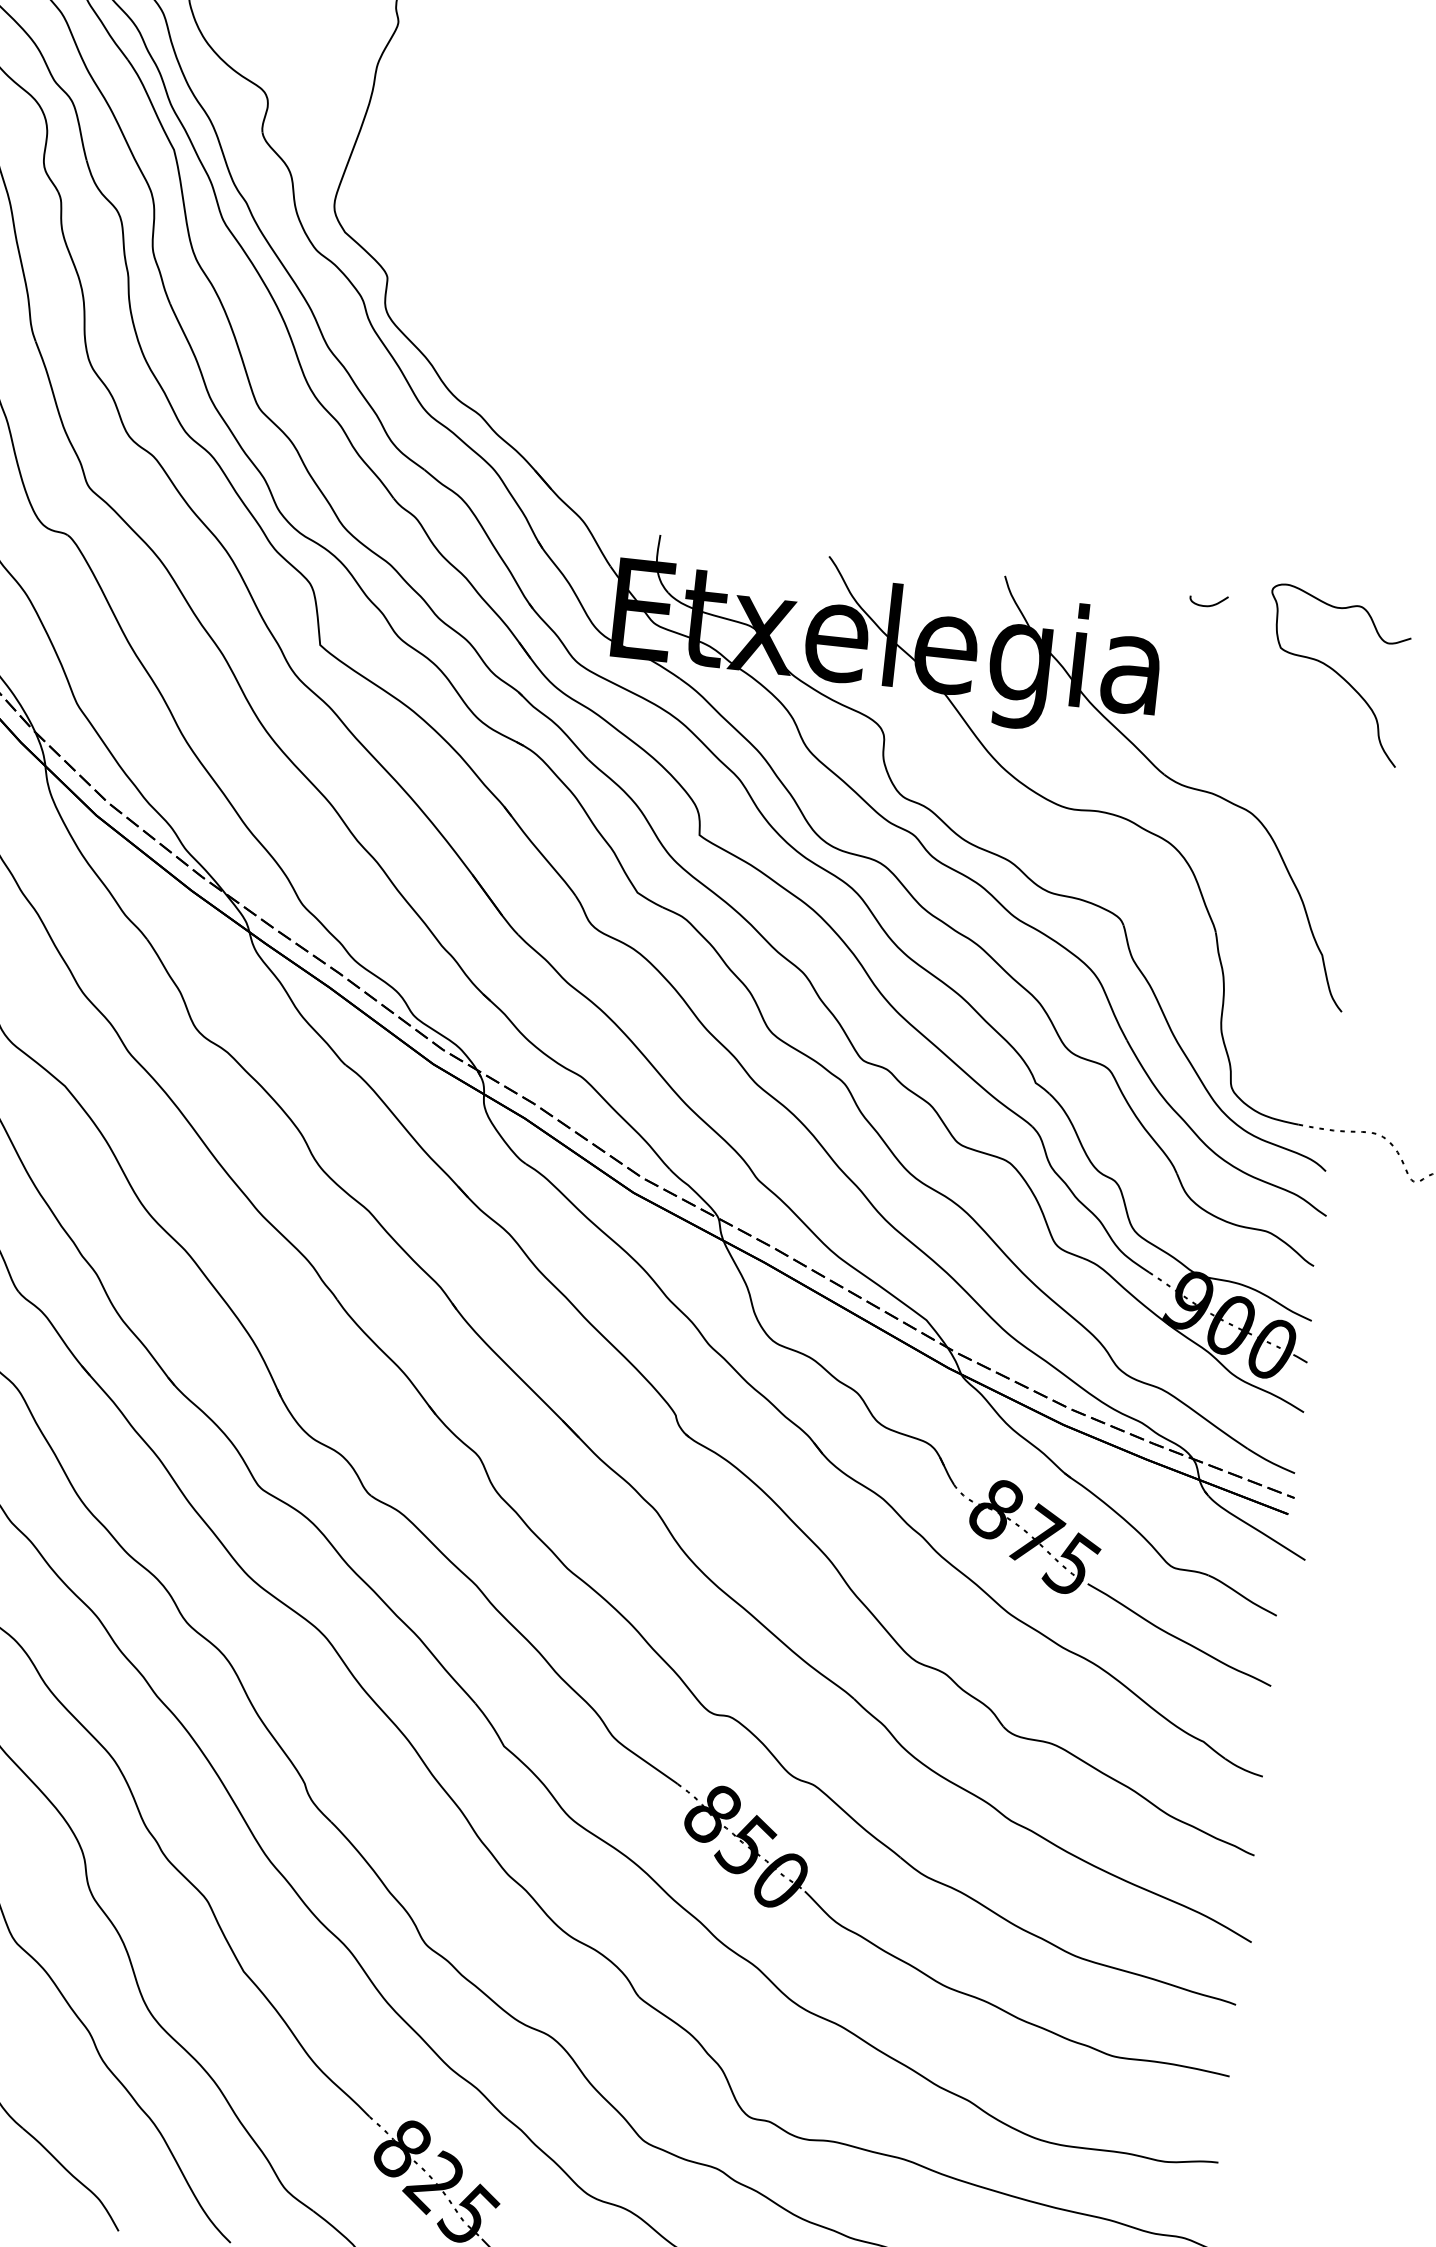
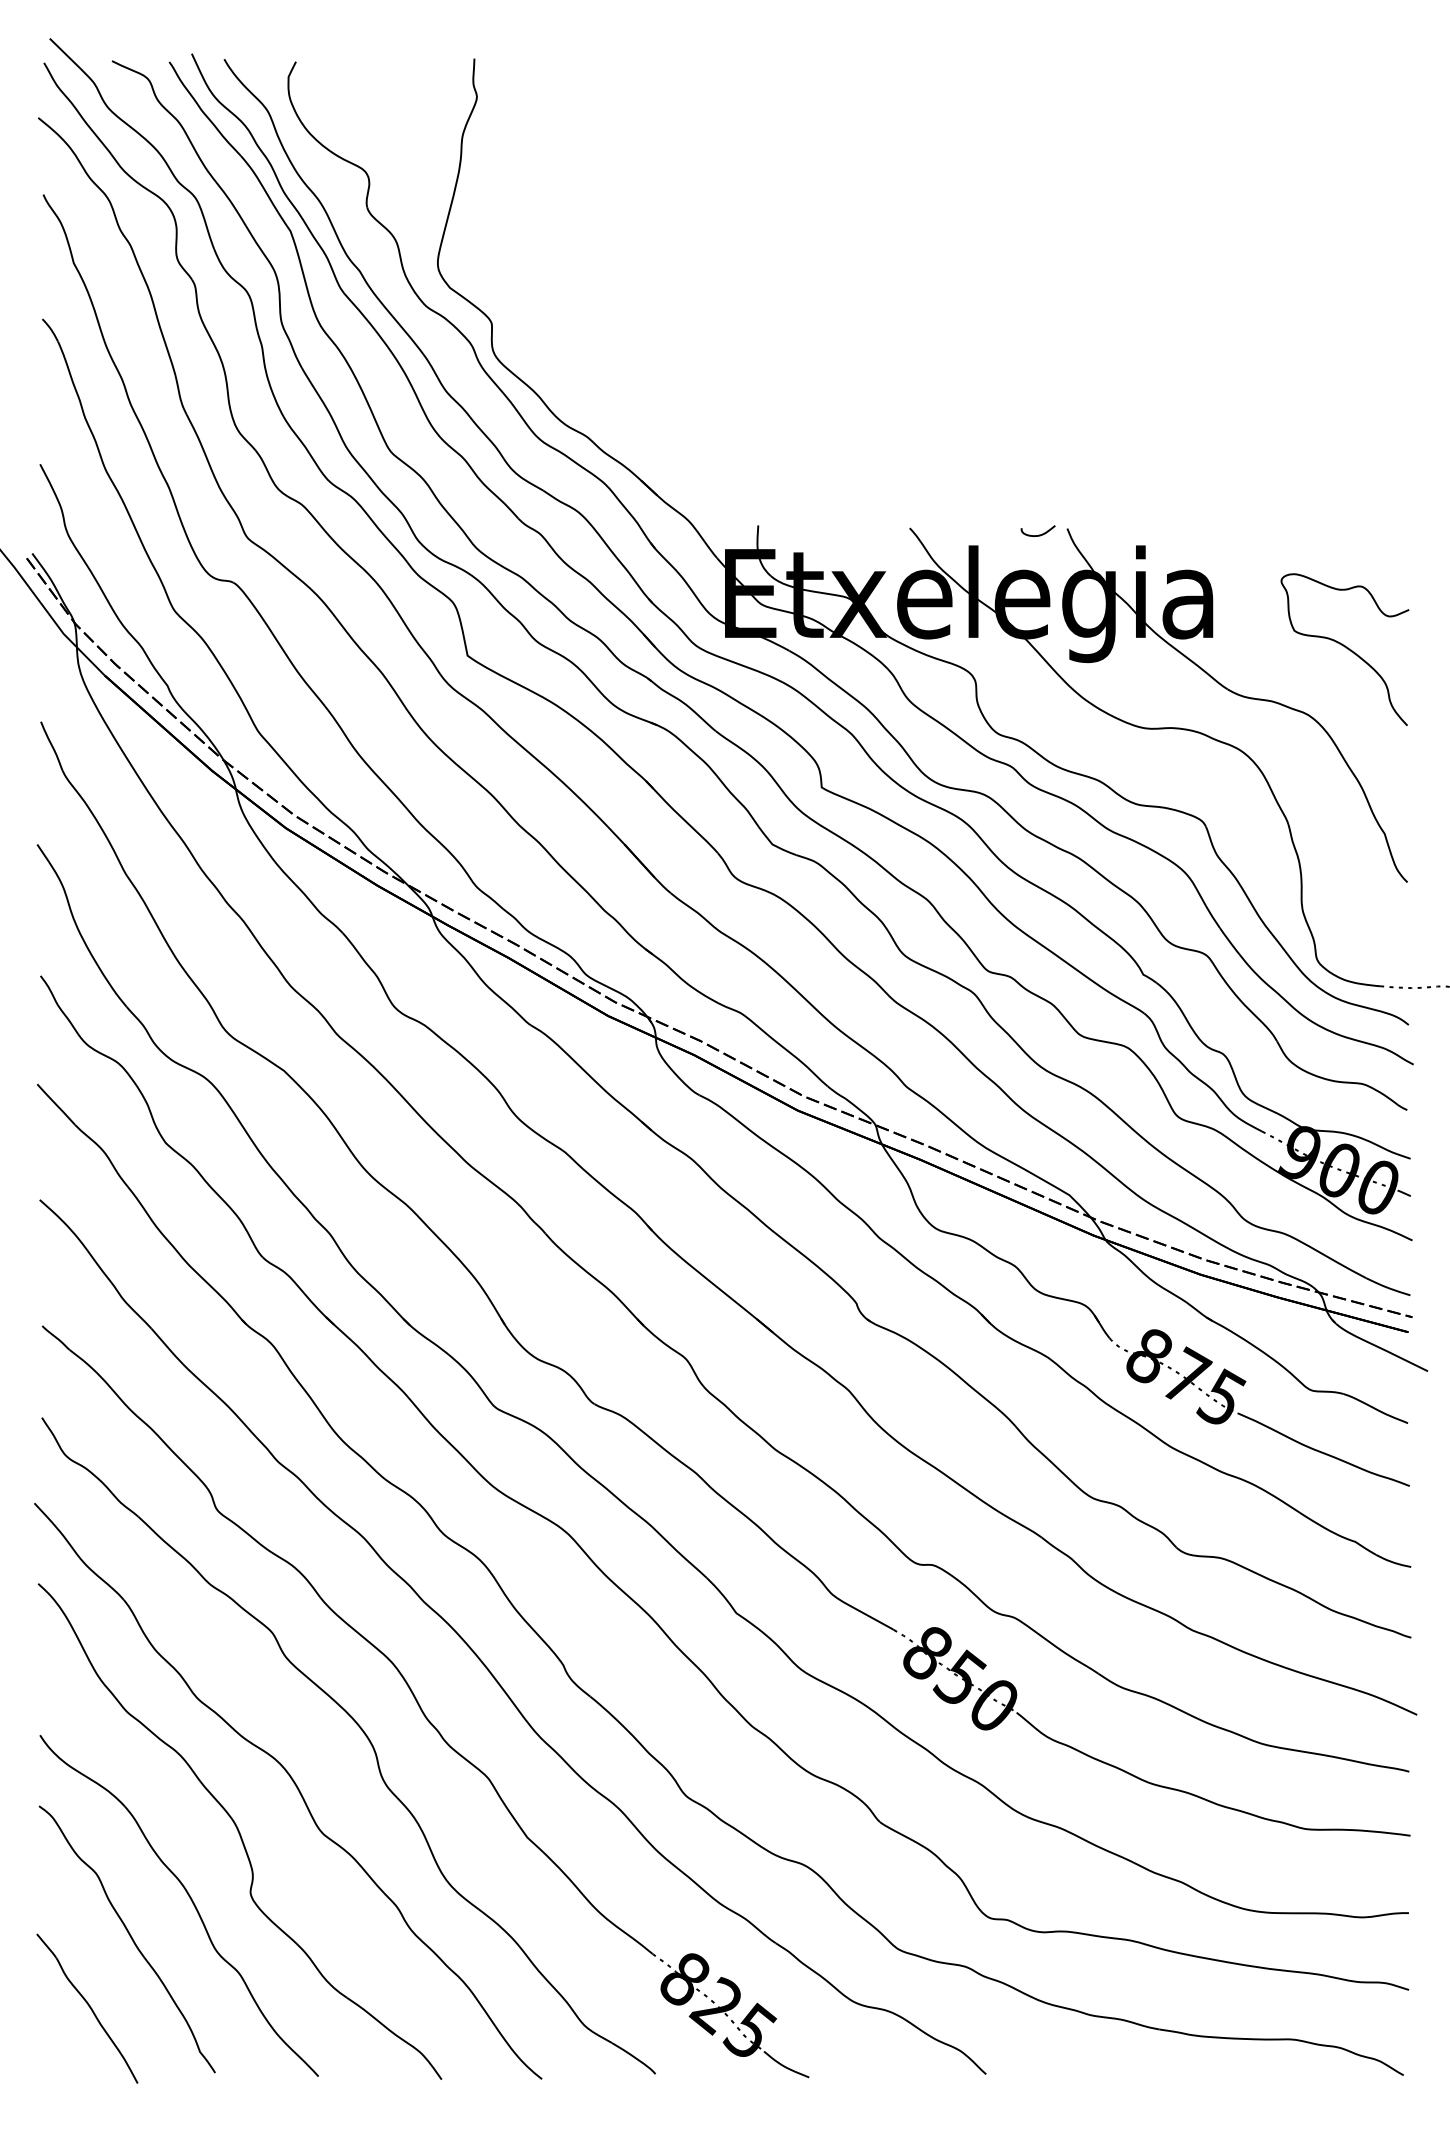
curve: (1208, 604) -> (1038, 534), moved
curve: (1334, 672) -> (1344, 647), moved

